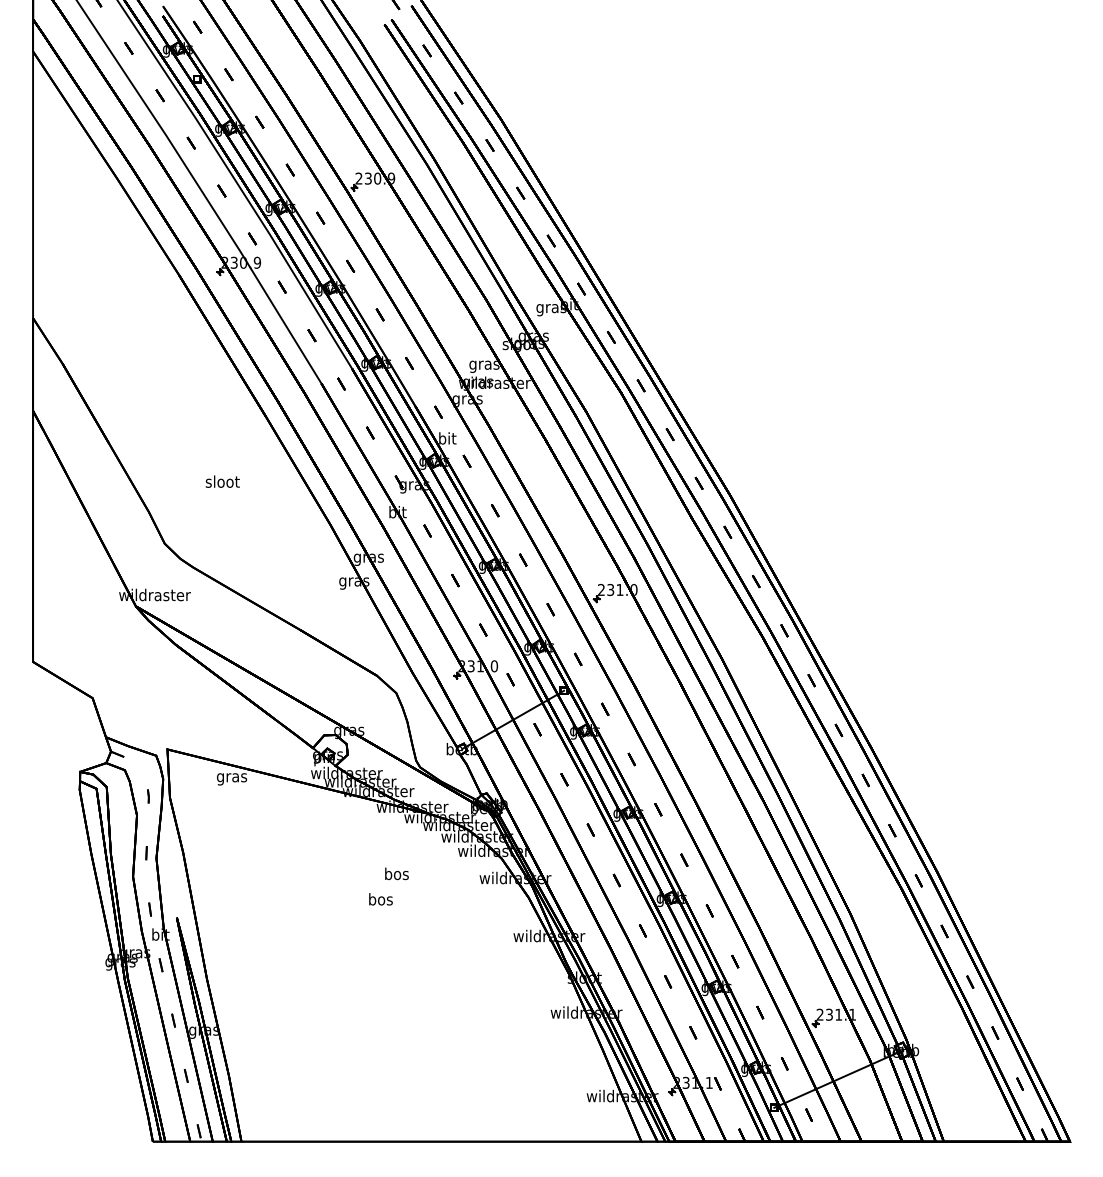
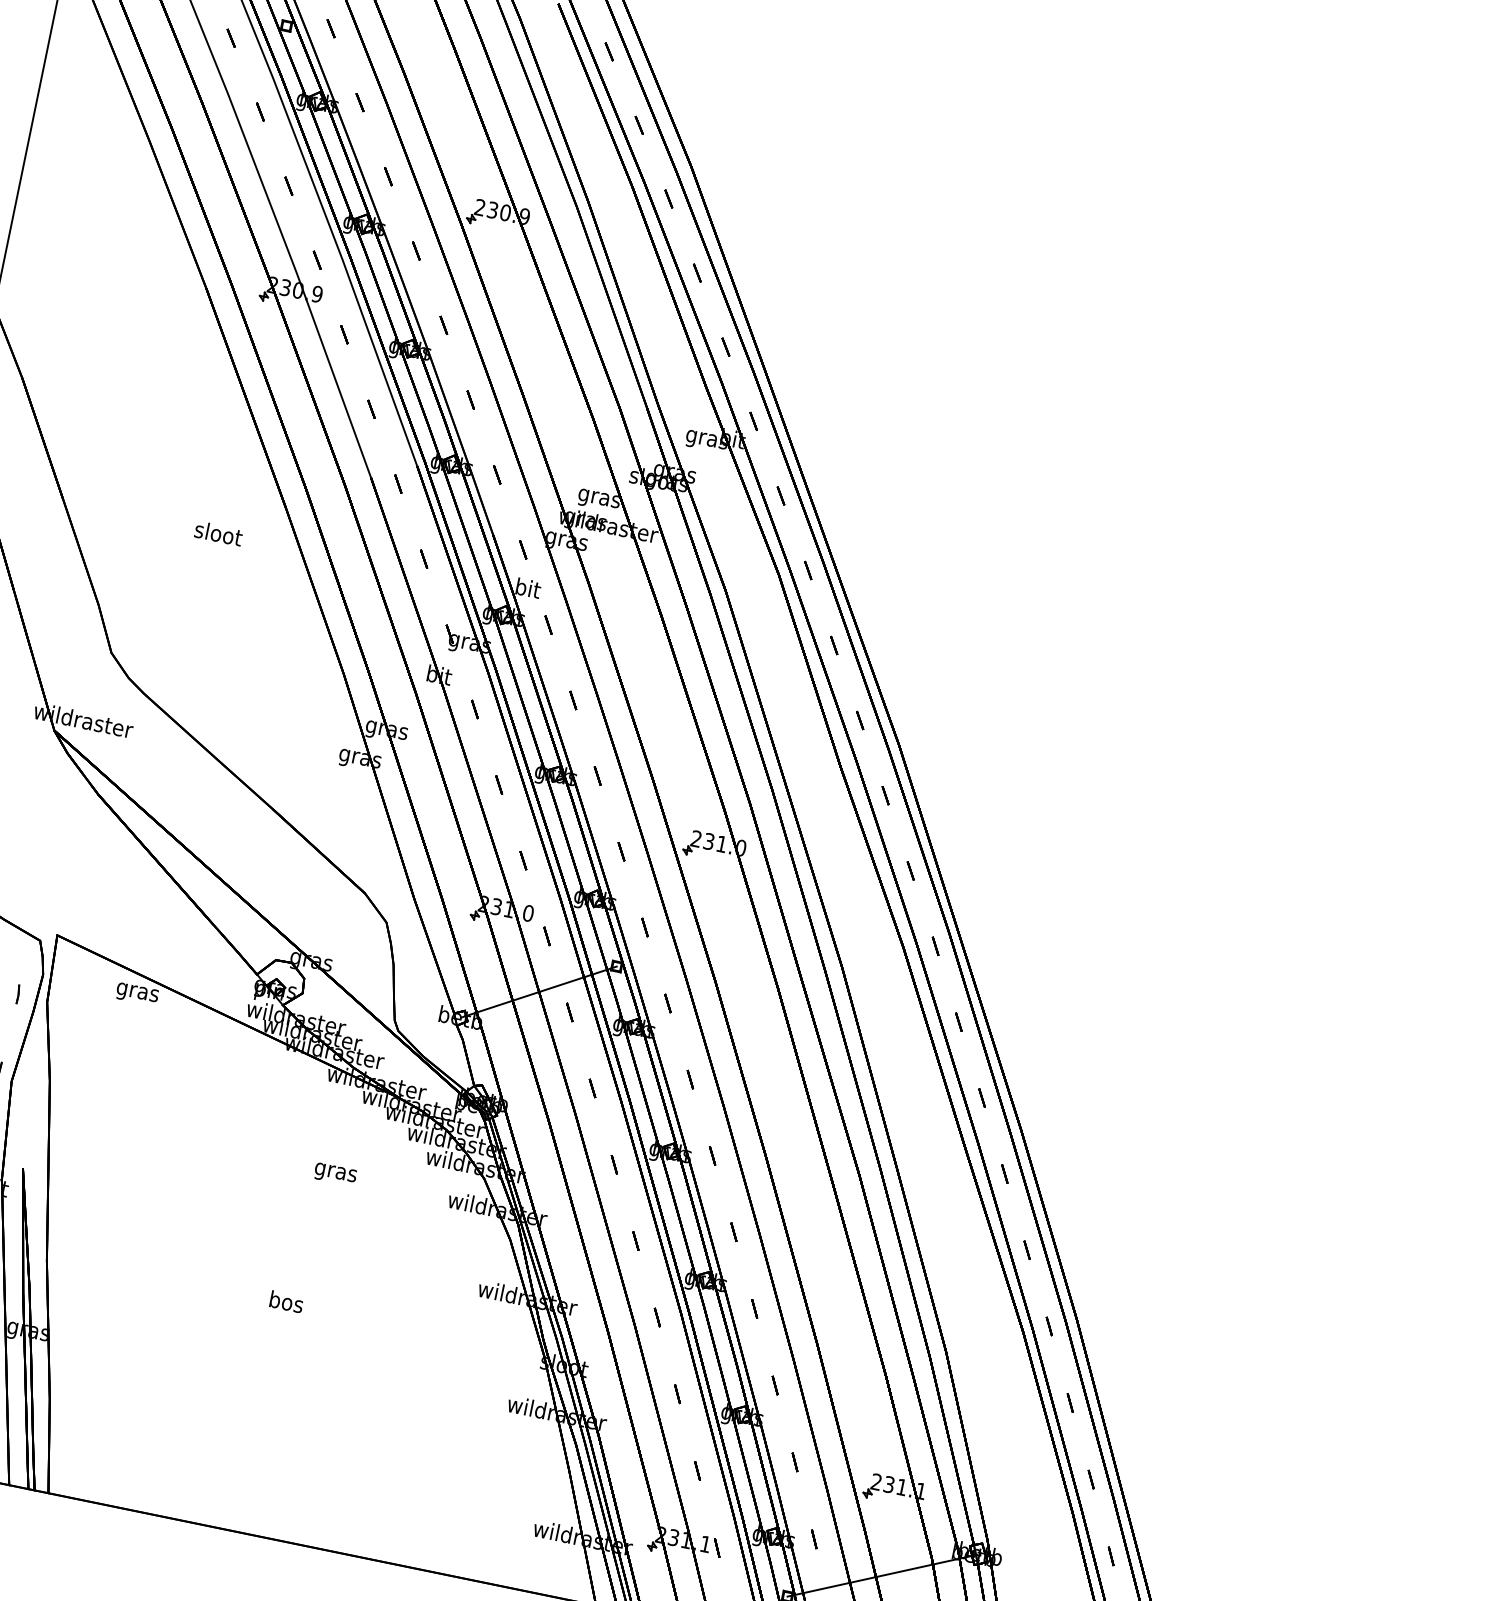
text: (222, 481) -> (218, 533), moved
text: (396, 875) -> (335, 1172), bos -> gras
text: (380, 899) -> (286, 1302), moved

